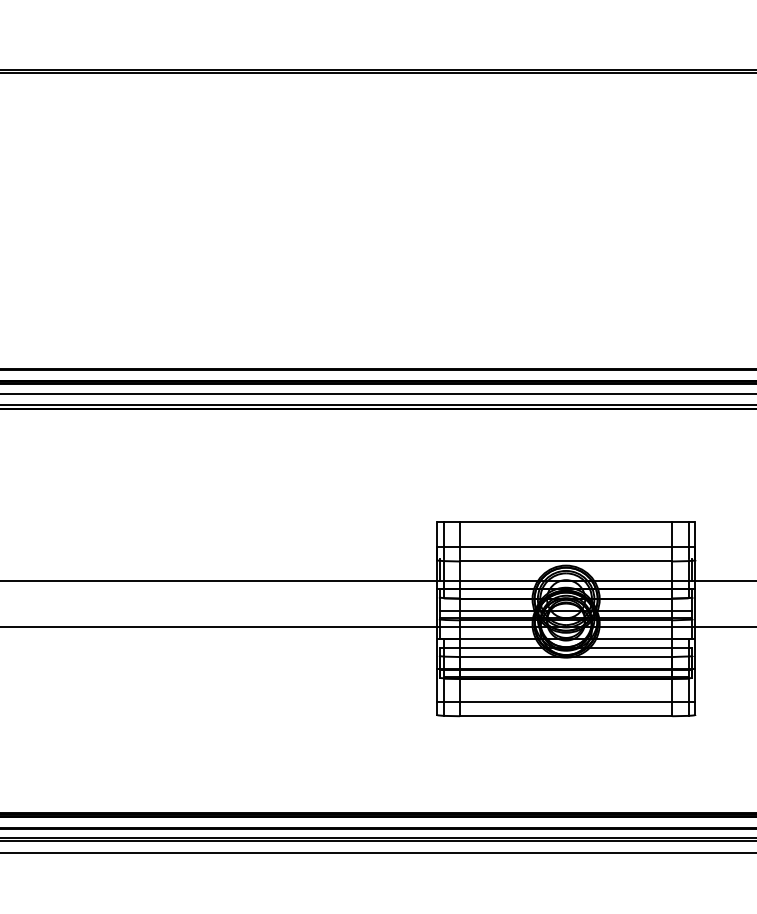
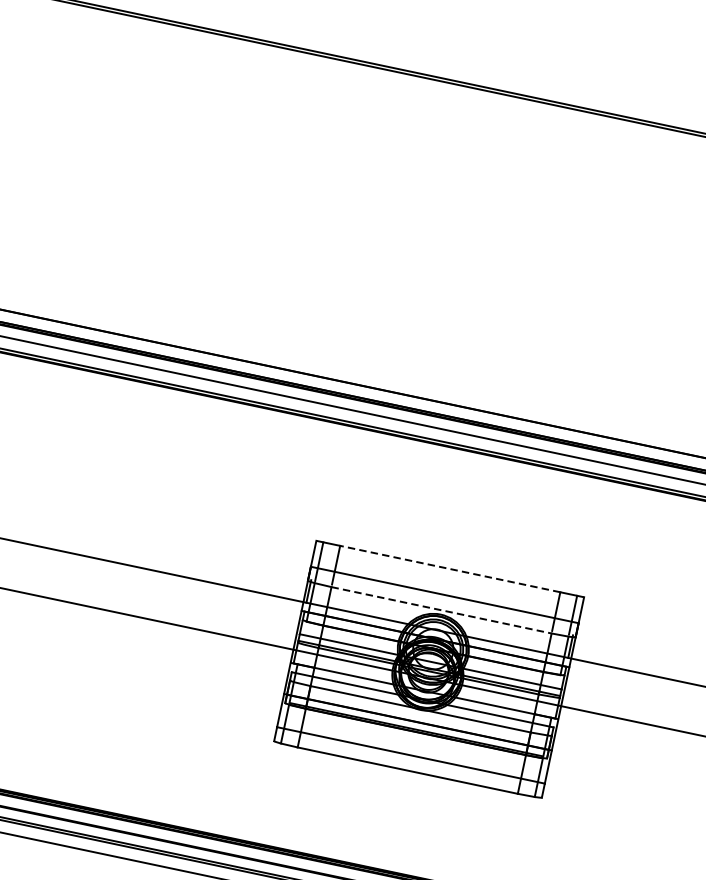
line: (565, 521) -> (449, 568), solid -> dashed
line: (566, 561) -> (441, 610), solid -> dashed

